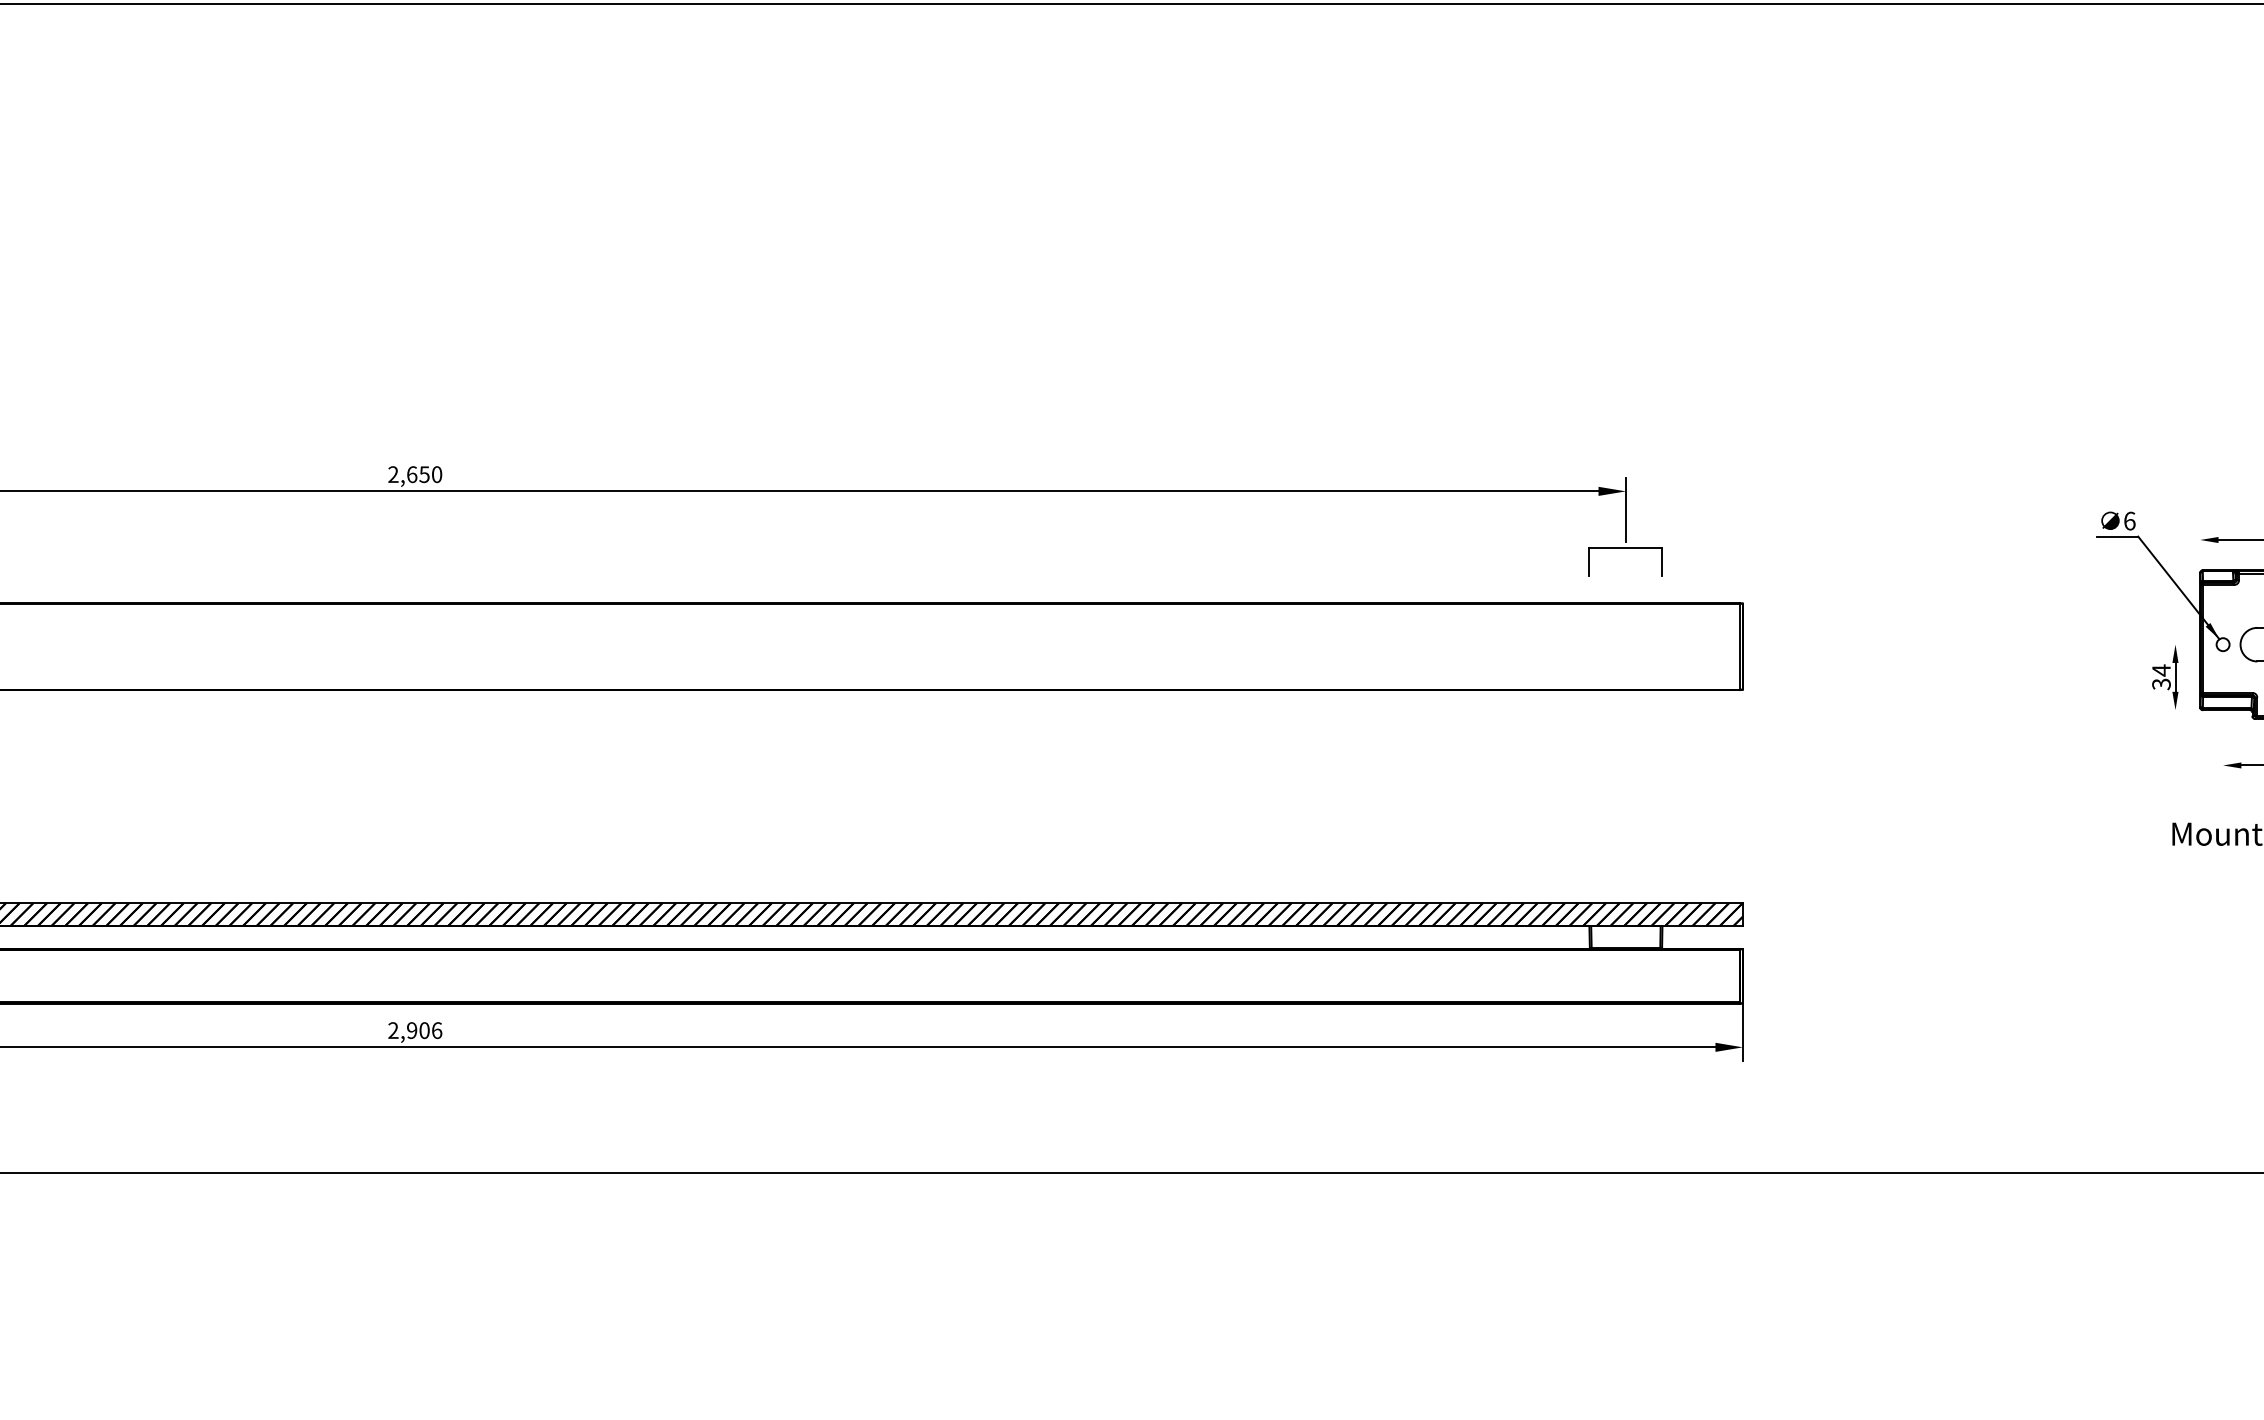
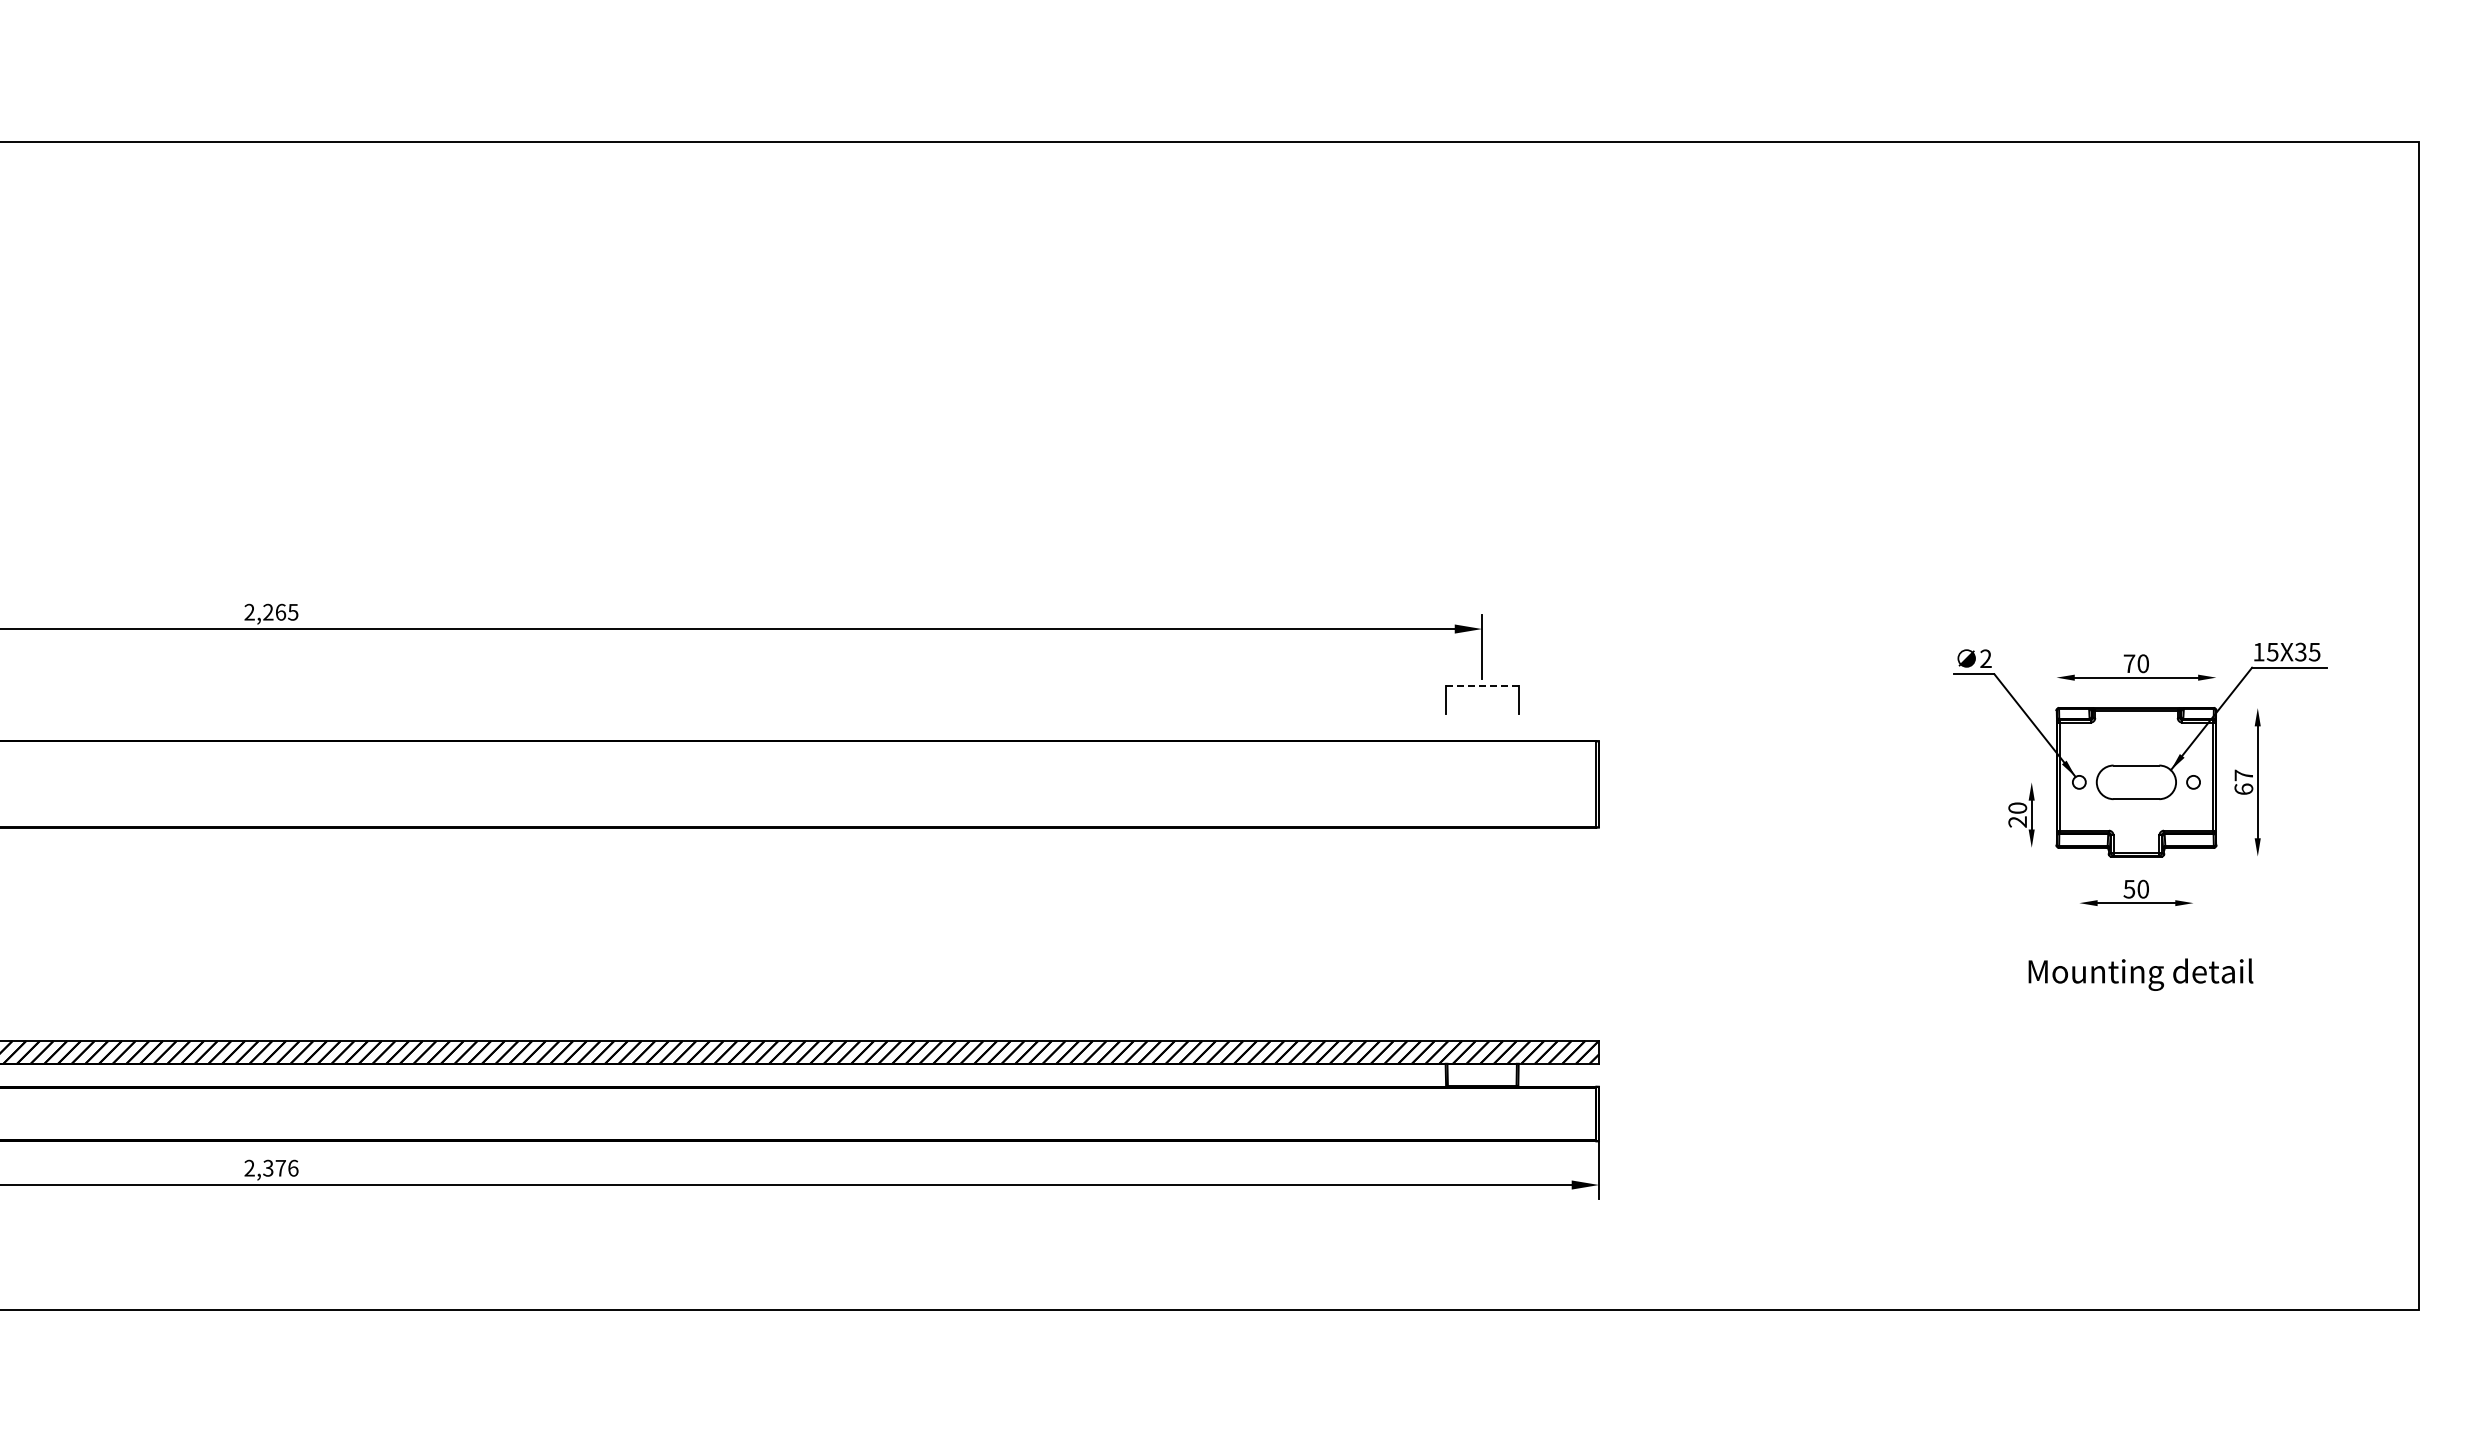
text: (424, 473) -> (280, 611), 2,650 -> 2,265
text: (2129, 520) -> (1985, 658), 6 -> 2
line: (1626, 548) -> (1482, 686), solid -> dashed
text: (2161, 676) -> (2017, 814), 34 -> 20
text: (418, 1029) -> (274, 1167), 2,906 -> 2,376

